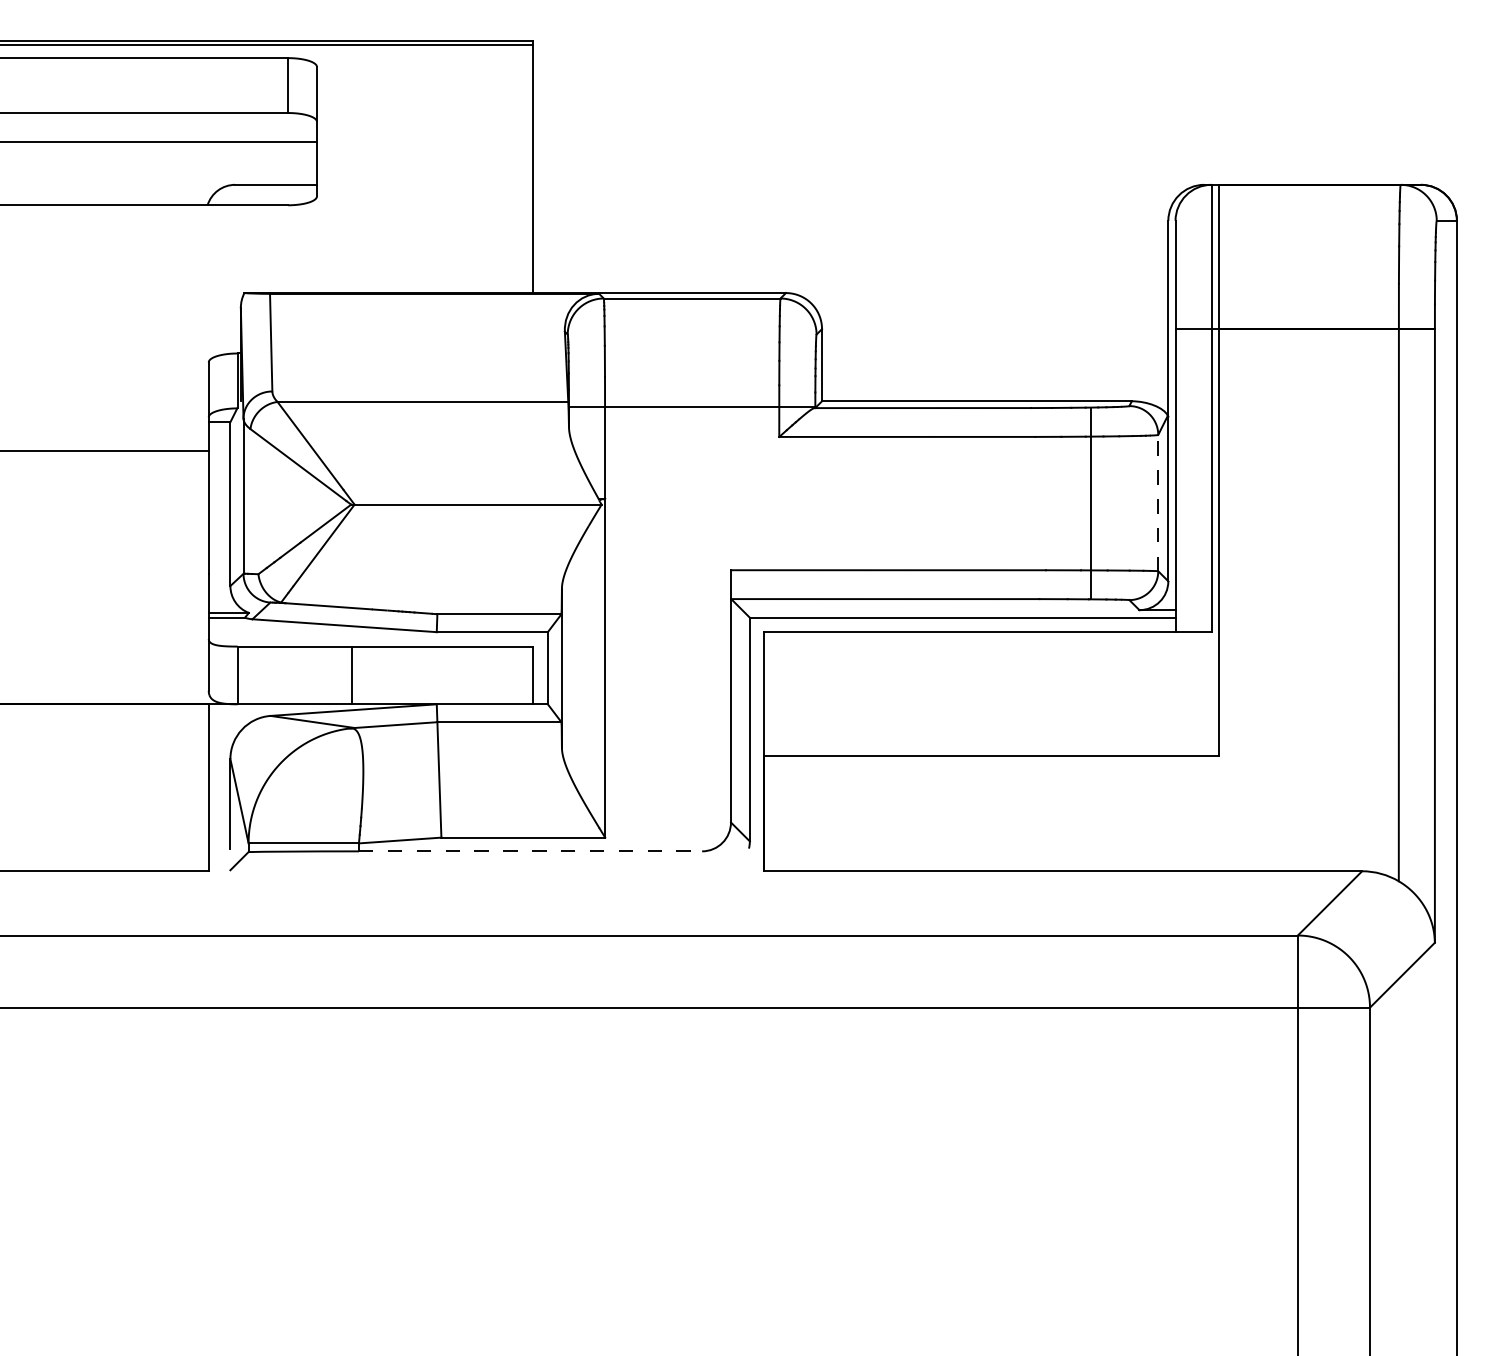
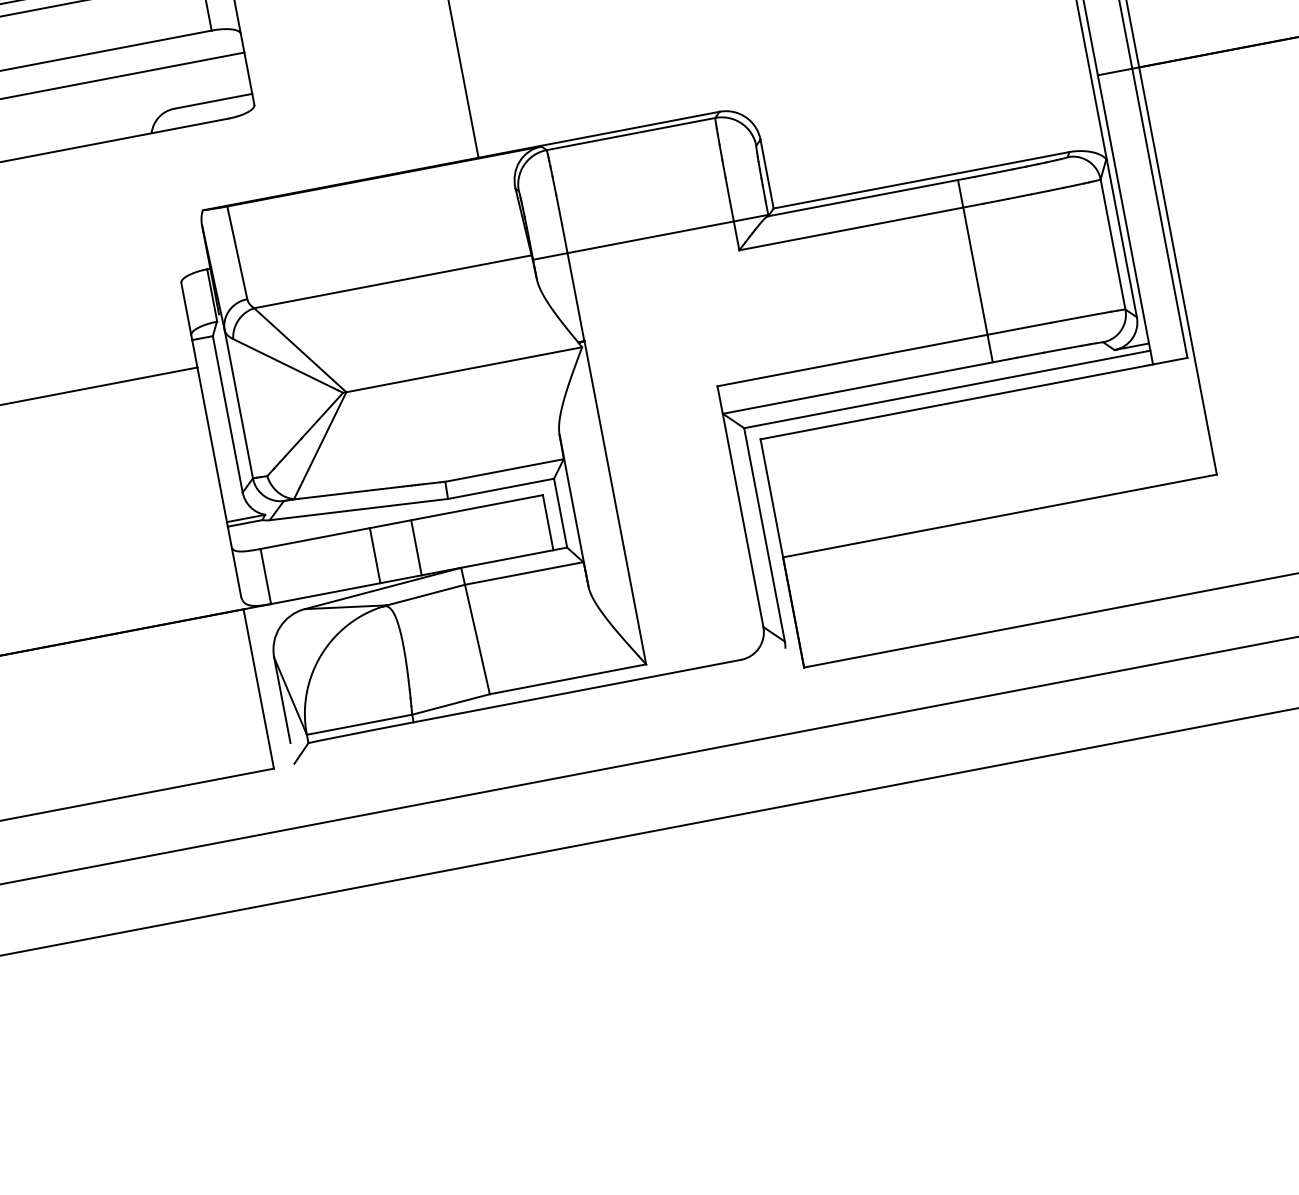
line: (1158, 502) -> (1113, 243), dashed -> solid
line: (1090, 503) -> (974, 271), moved
line: (395, 675) -> (416, 547), added
line: (530, 851) -> (577, 691), dashed -> solid

